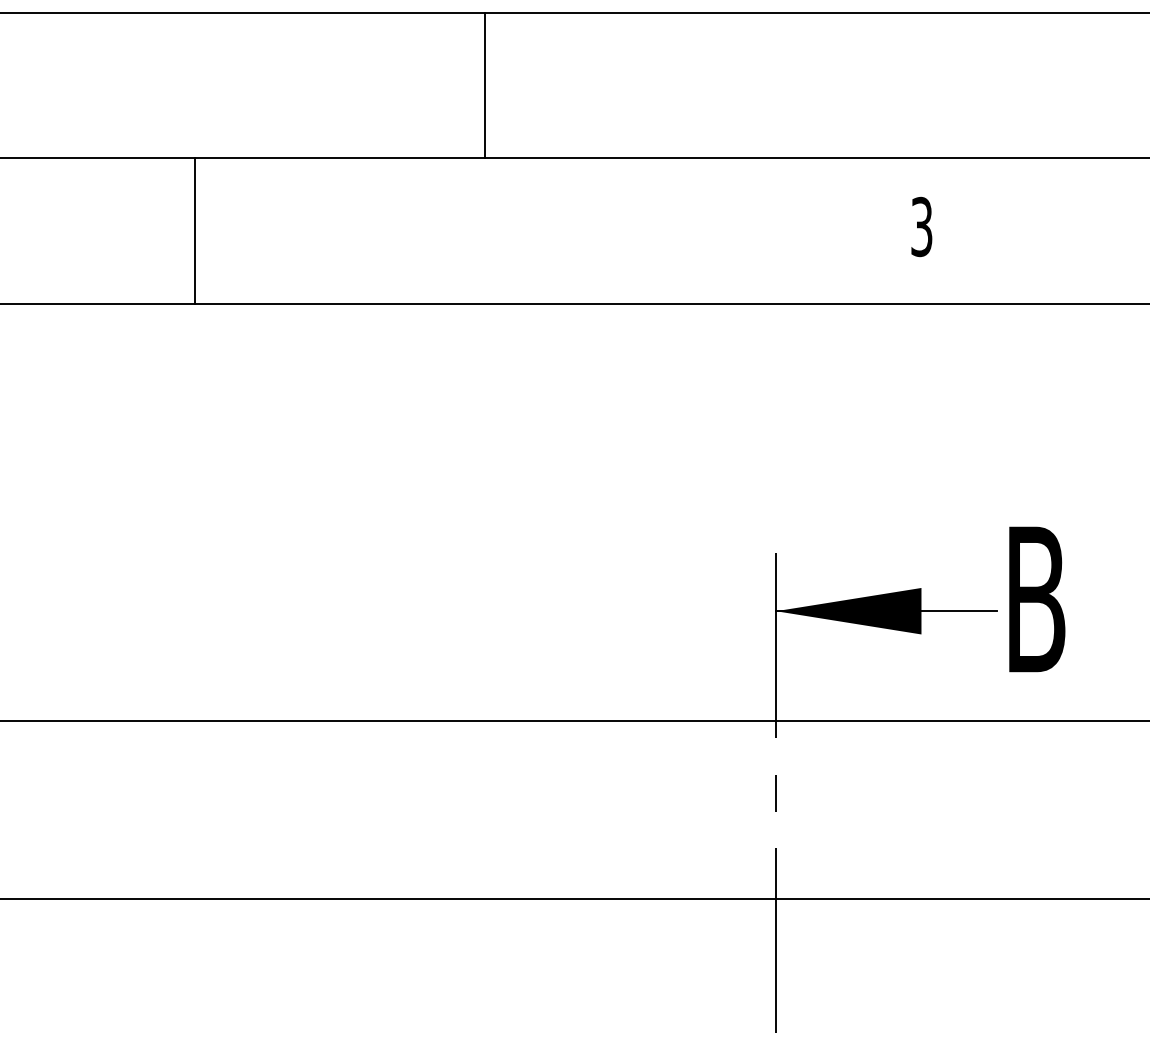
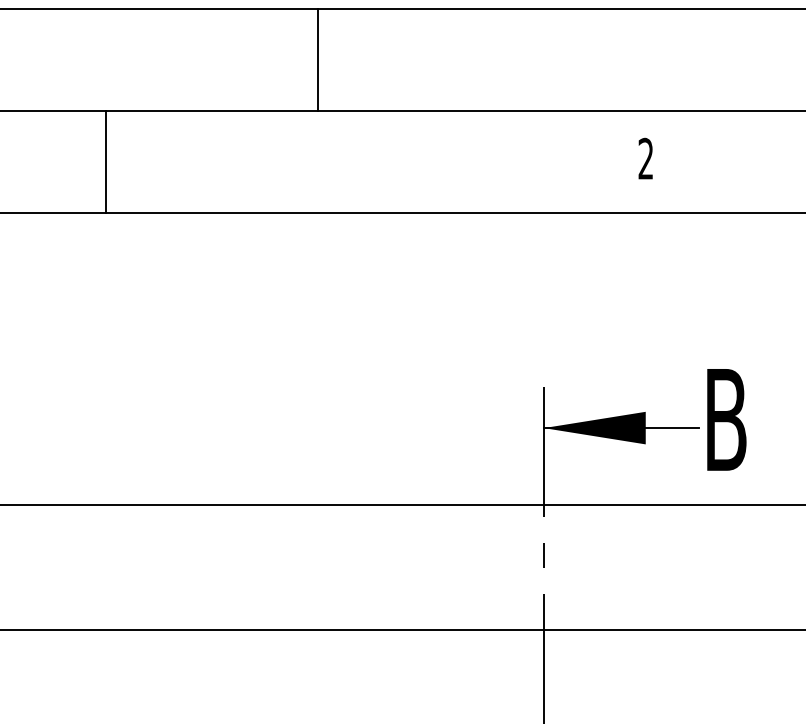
line: (485, 85) -> (317, 59), moved
text: (921, 227) -> (645, 159), 3 -> 2
line: (194, 230) -> (106, 161), moved

